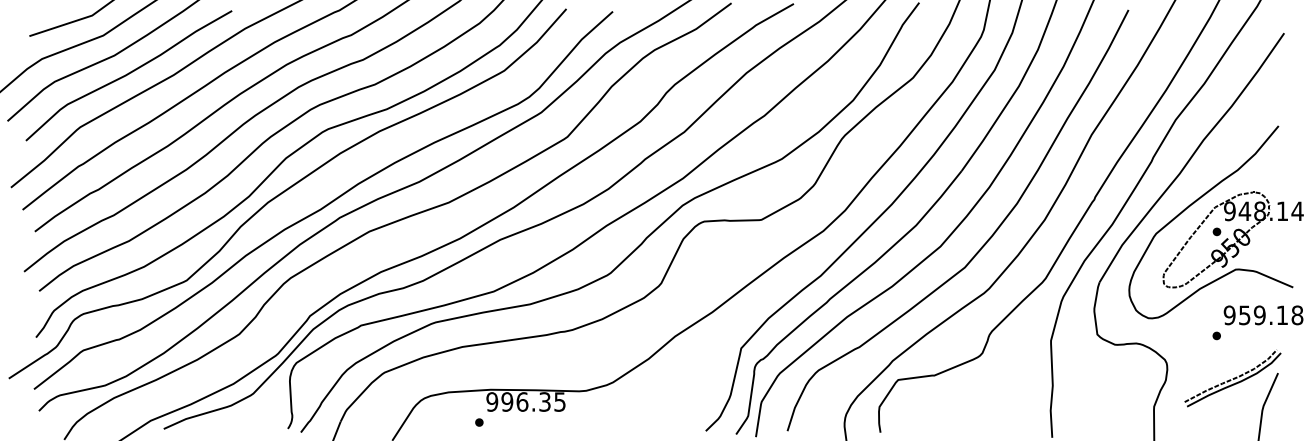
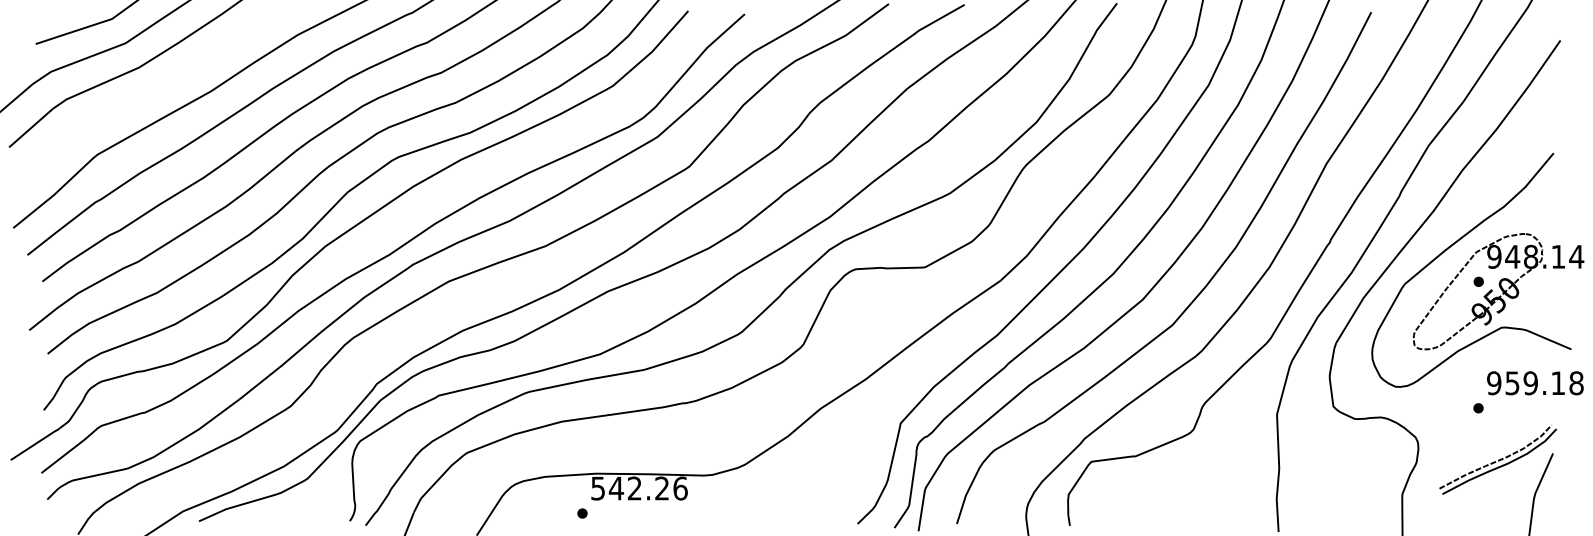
curve: (128, 74) -> (156, 90), removed
text: (526, 401) -> (639, 487), 996.35 -> 542.26

